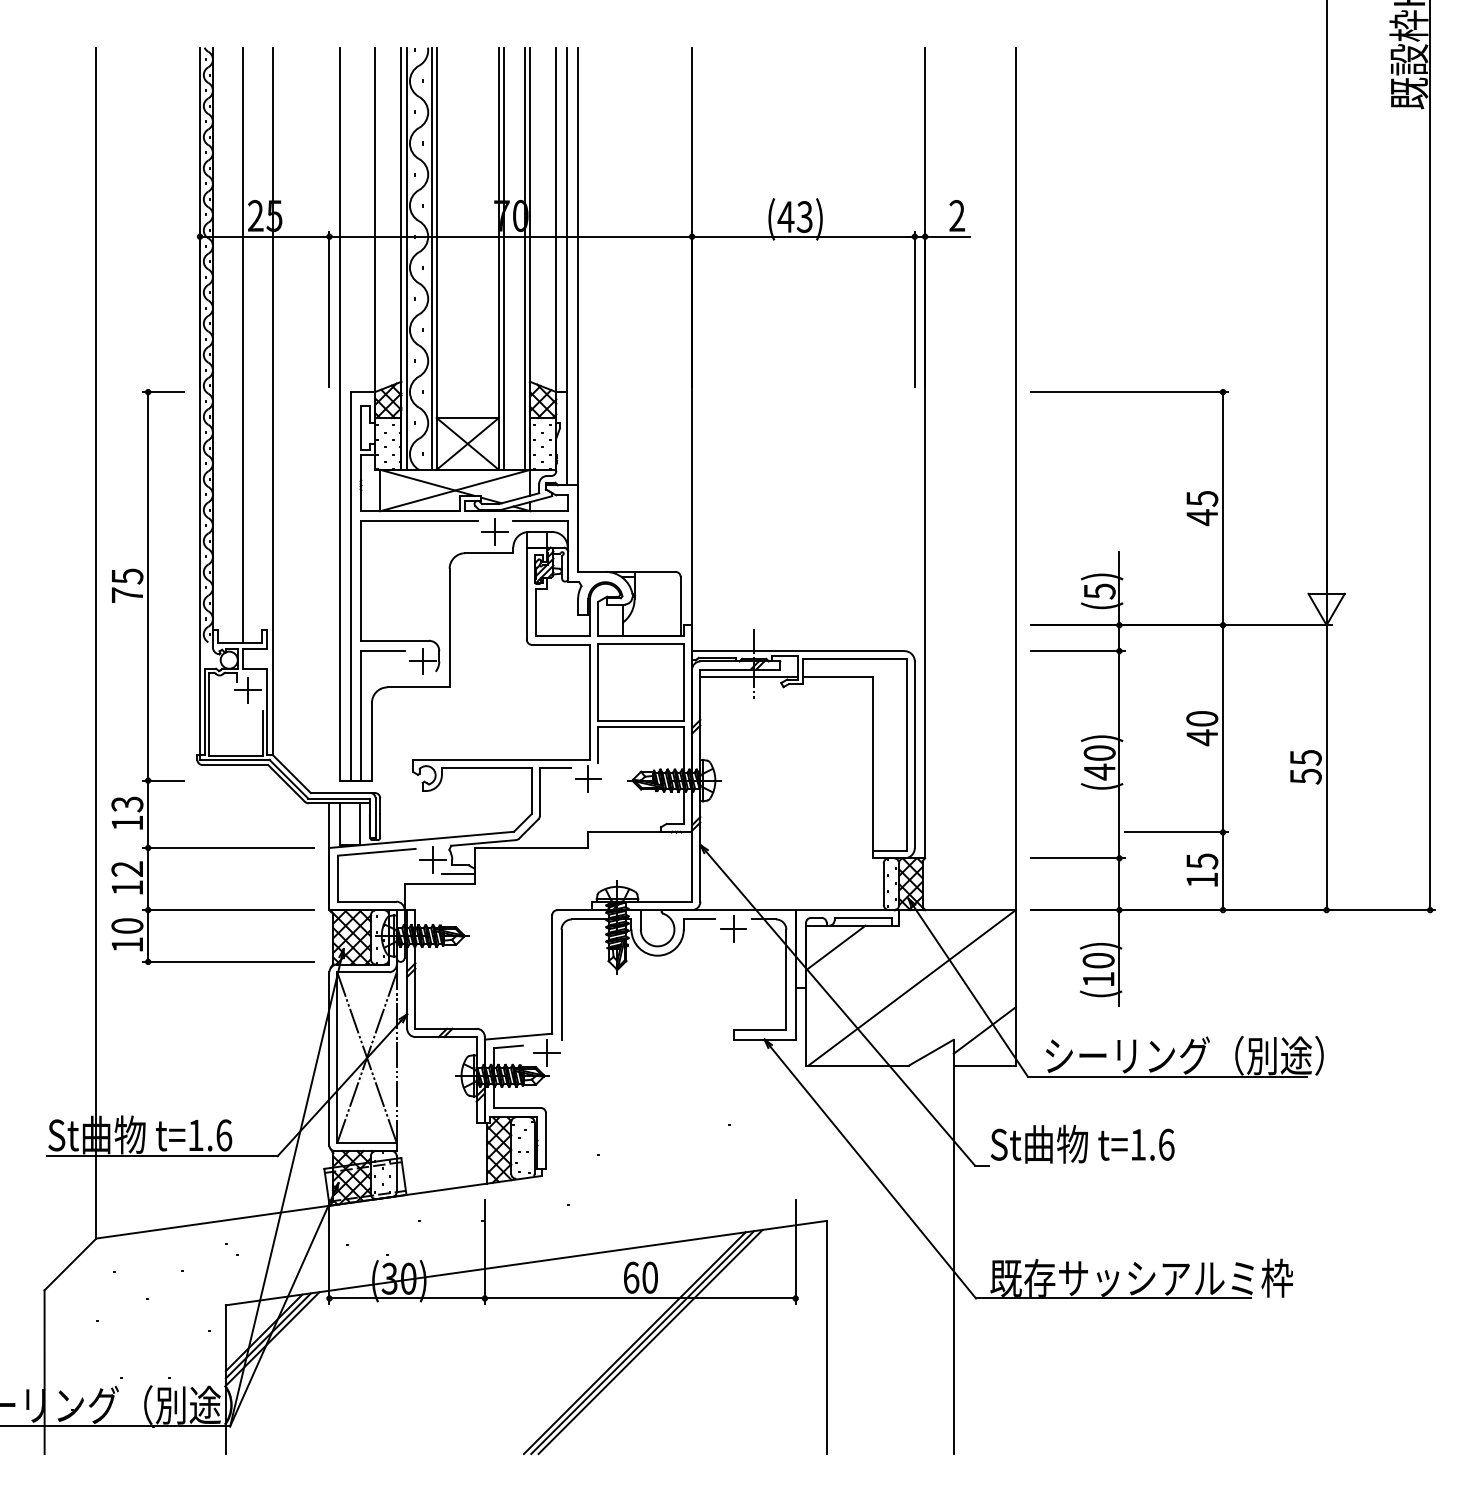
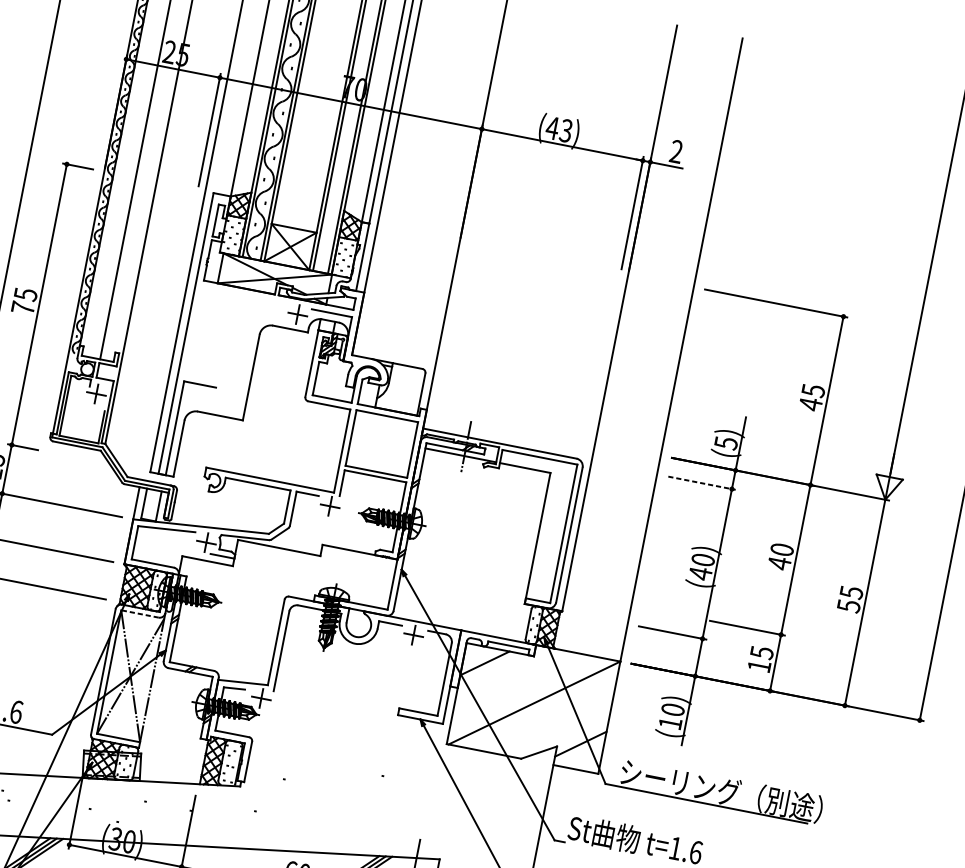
part: (419, 640) -> (227, 382), removed
line: (1077, 651) -> (701, 483), solid -> dashed
line: (363, 972) -> (140, 614), solid -> dashed

